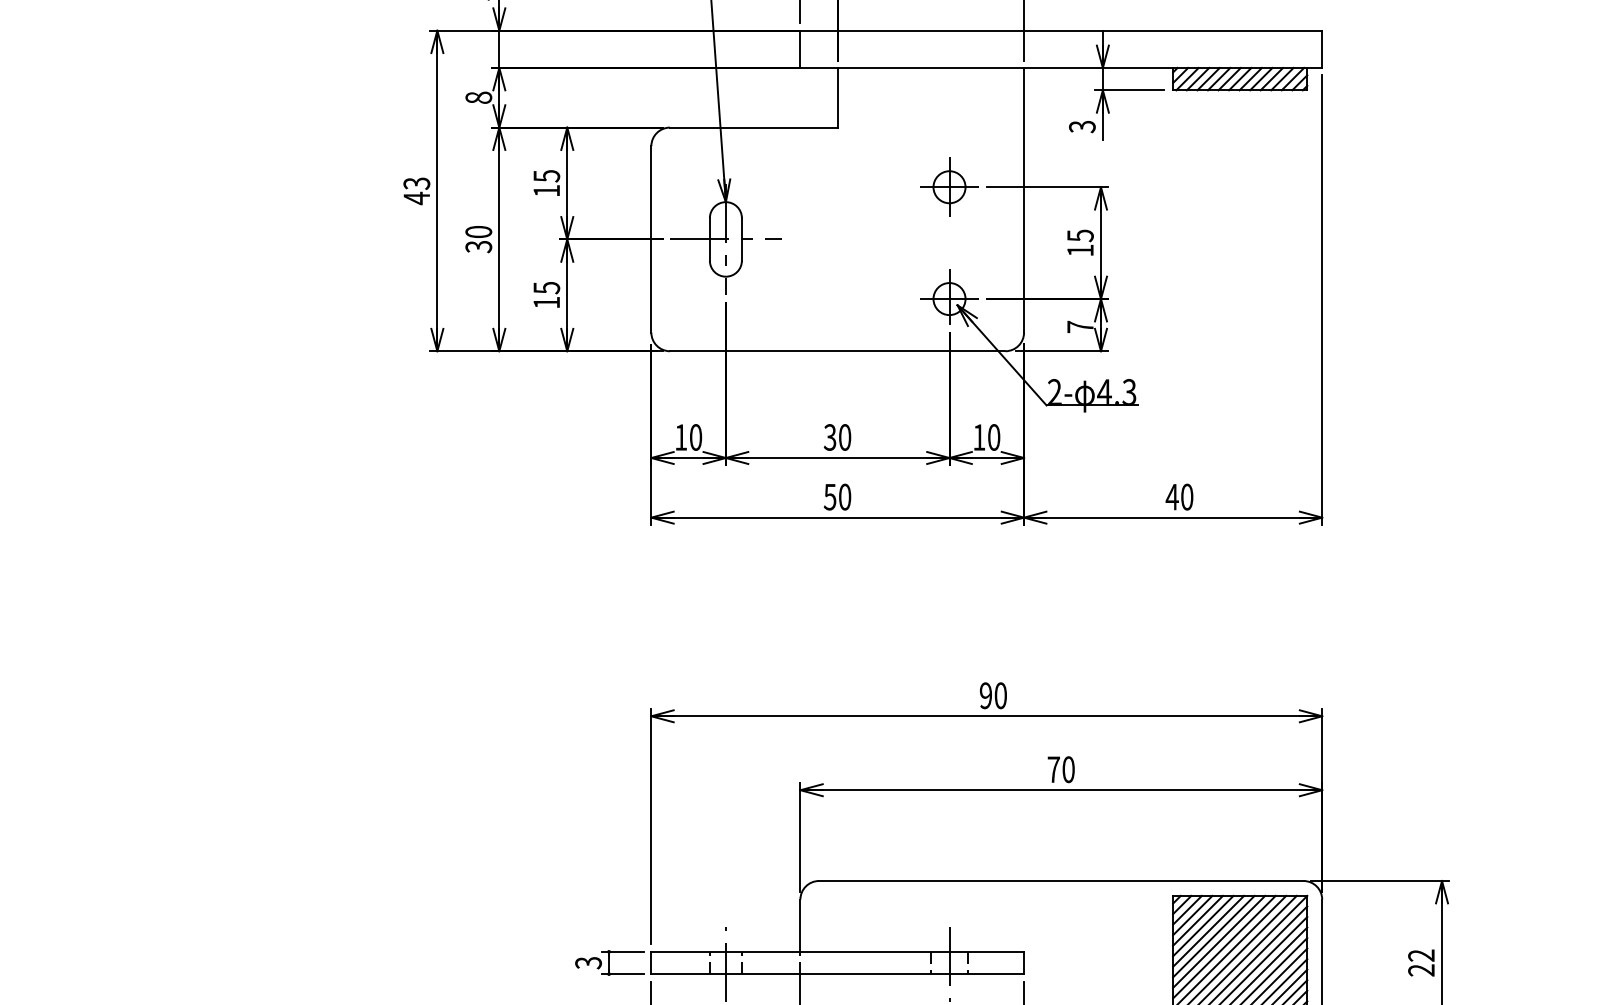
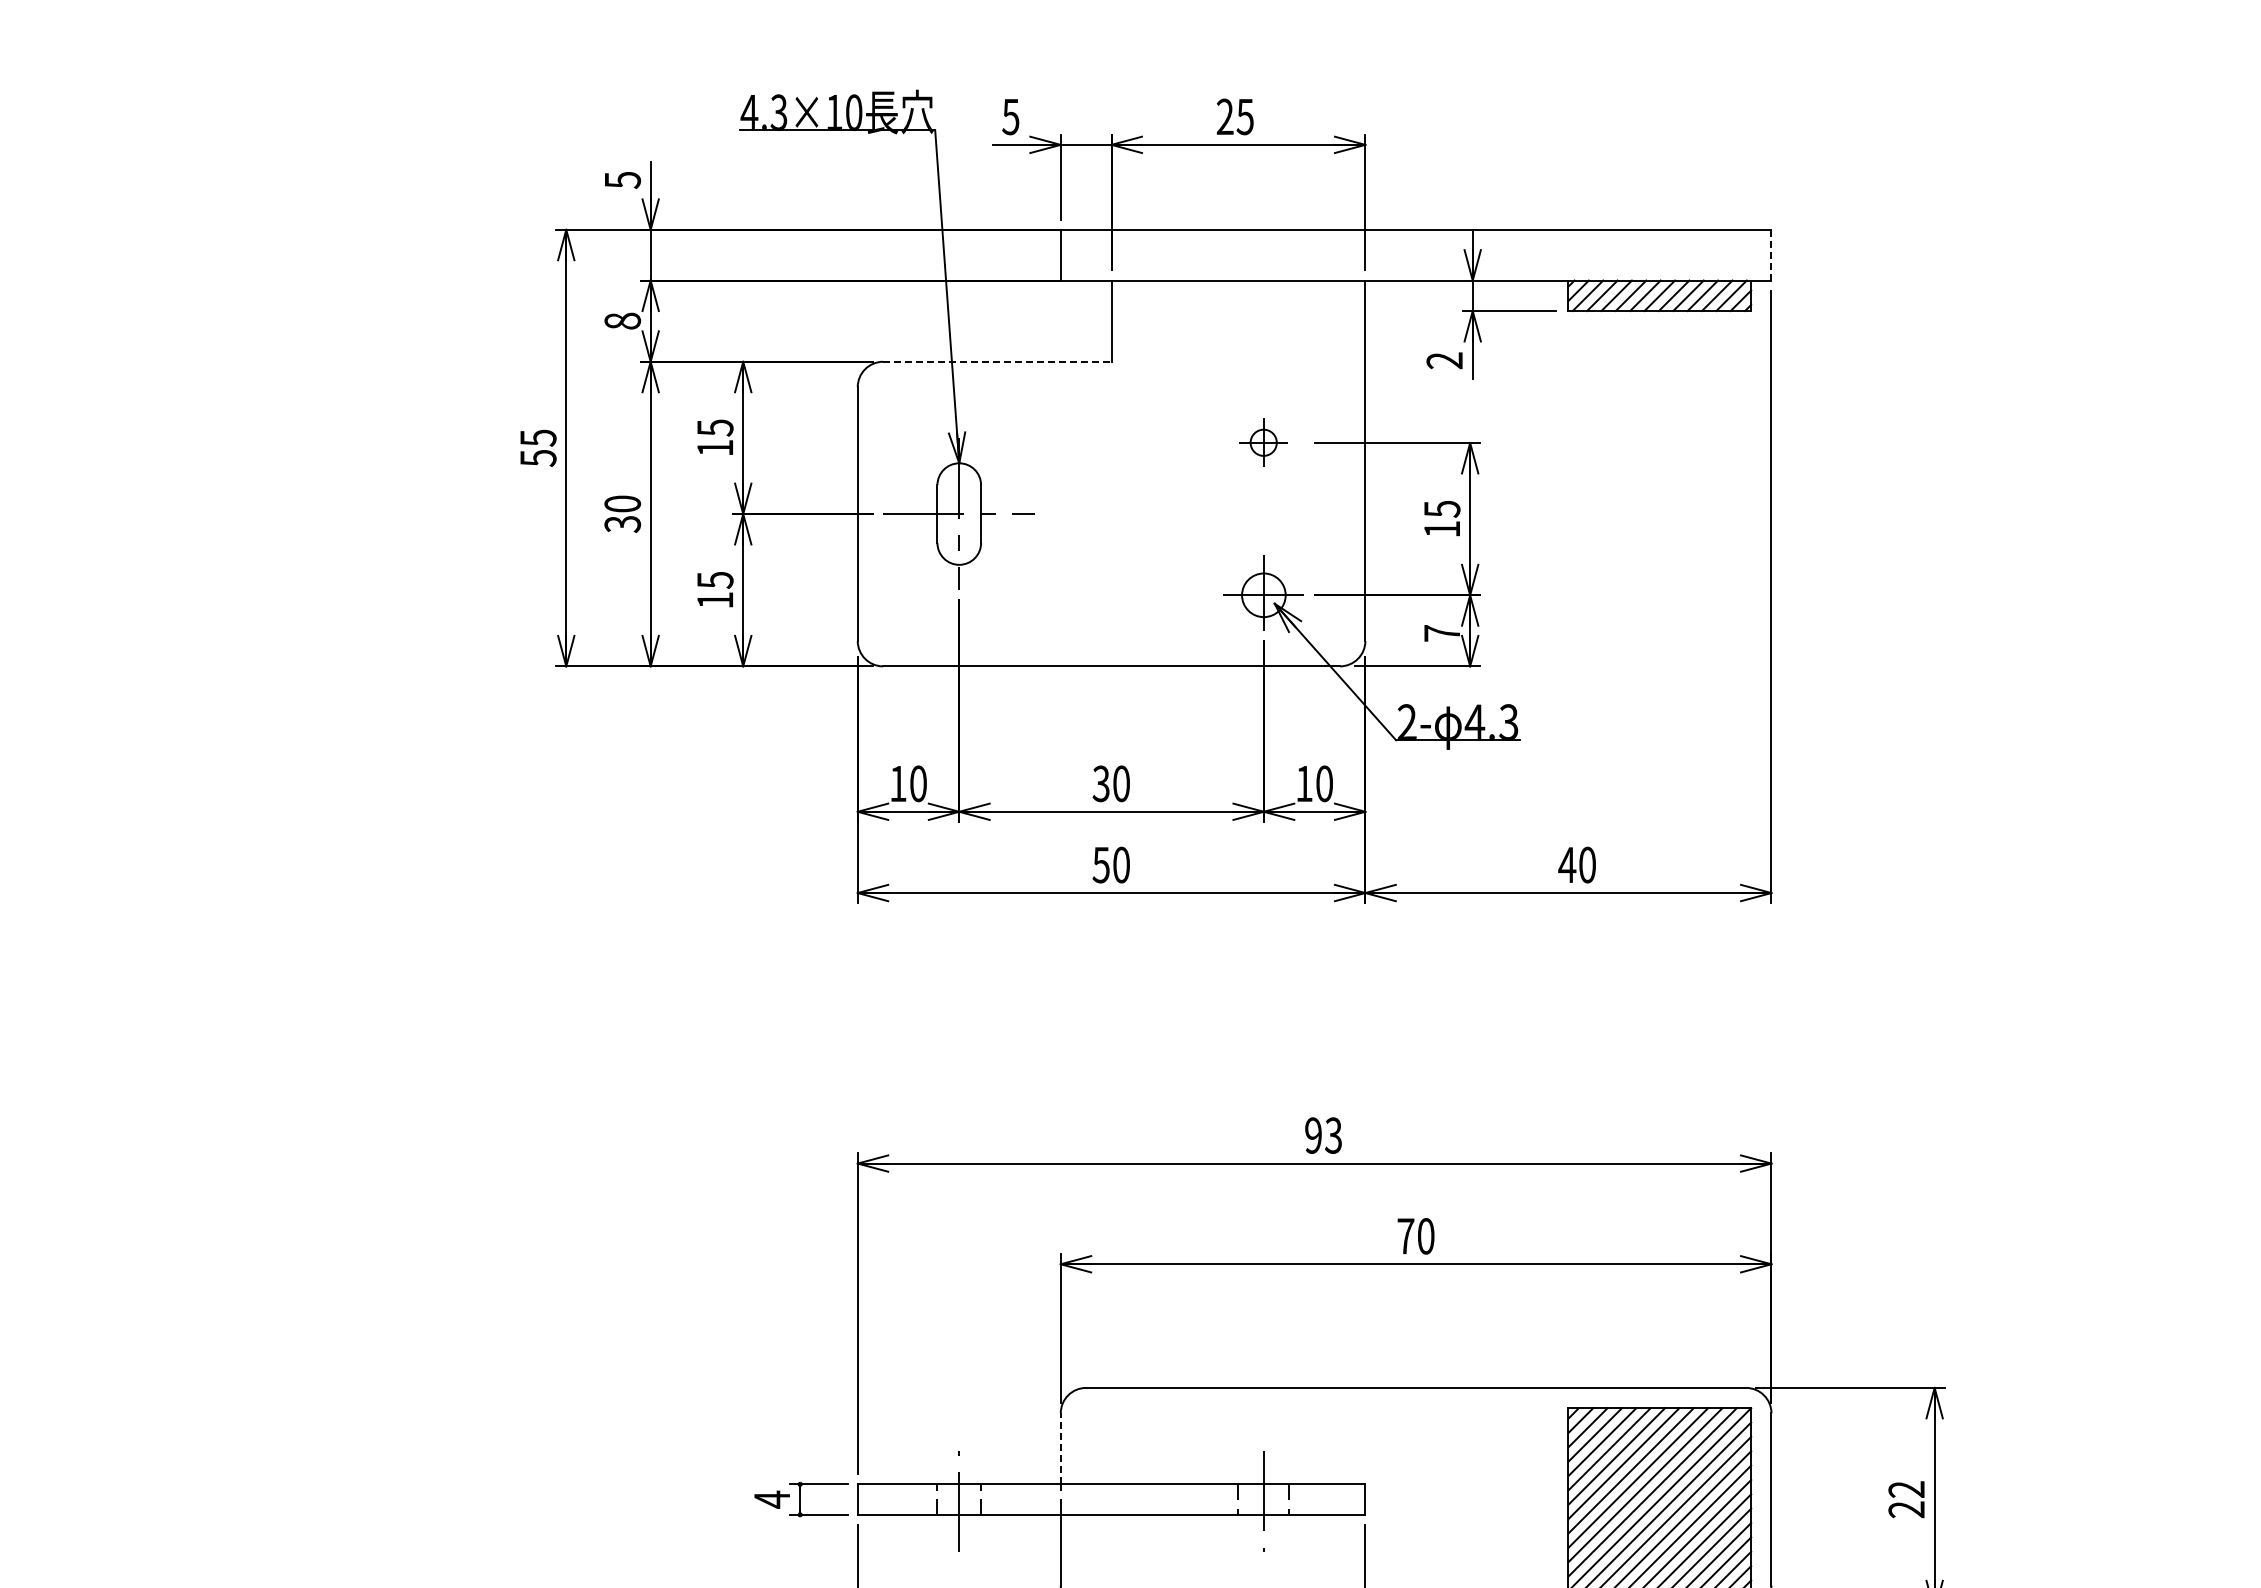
line: (1322, 49) -> (1771, 255), solid -> dashed
text: (1082, 126) -> (1445, 360), 3 -> 2
line: (753, 127) -> (997, 361), solid -> dashed
part: (949, 186) -> (1263, 442), size x0.6
text: (416, 191) -> (538, 448), 43 -> 55
text: (1000, 695) -> (1333, 1135), 90 -> 93
line: (800, 925) -> (1060, 1448), solid -> dashed
text: (588, 962) -> (771, 1499), 3 -> 4

